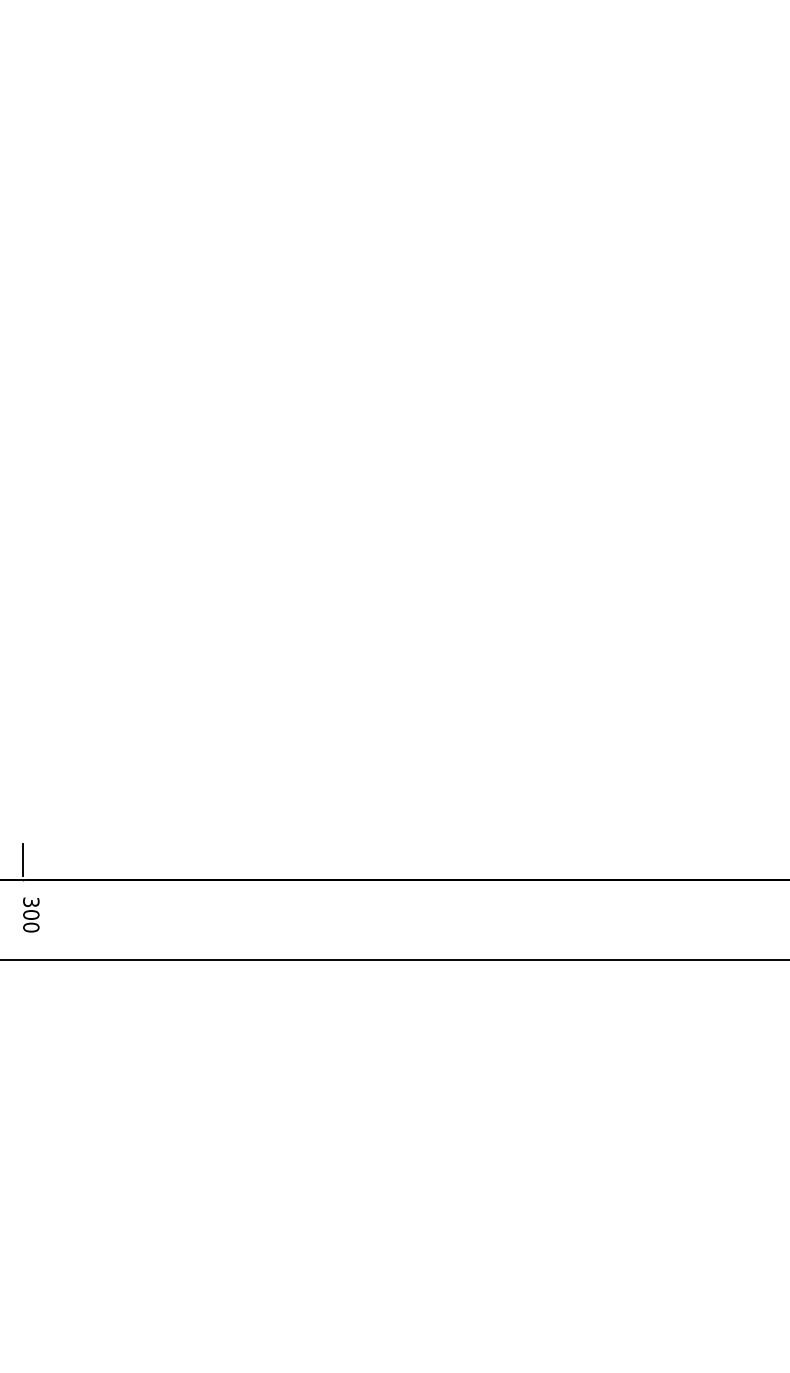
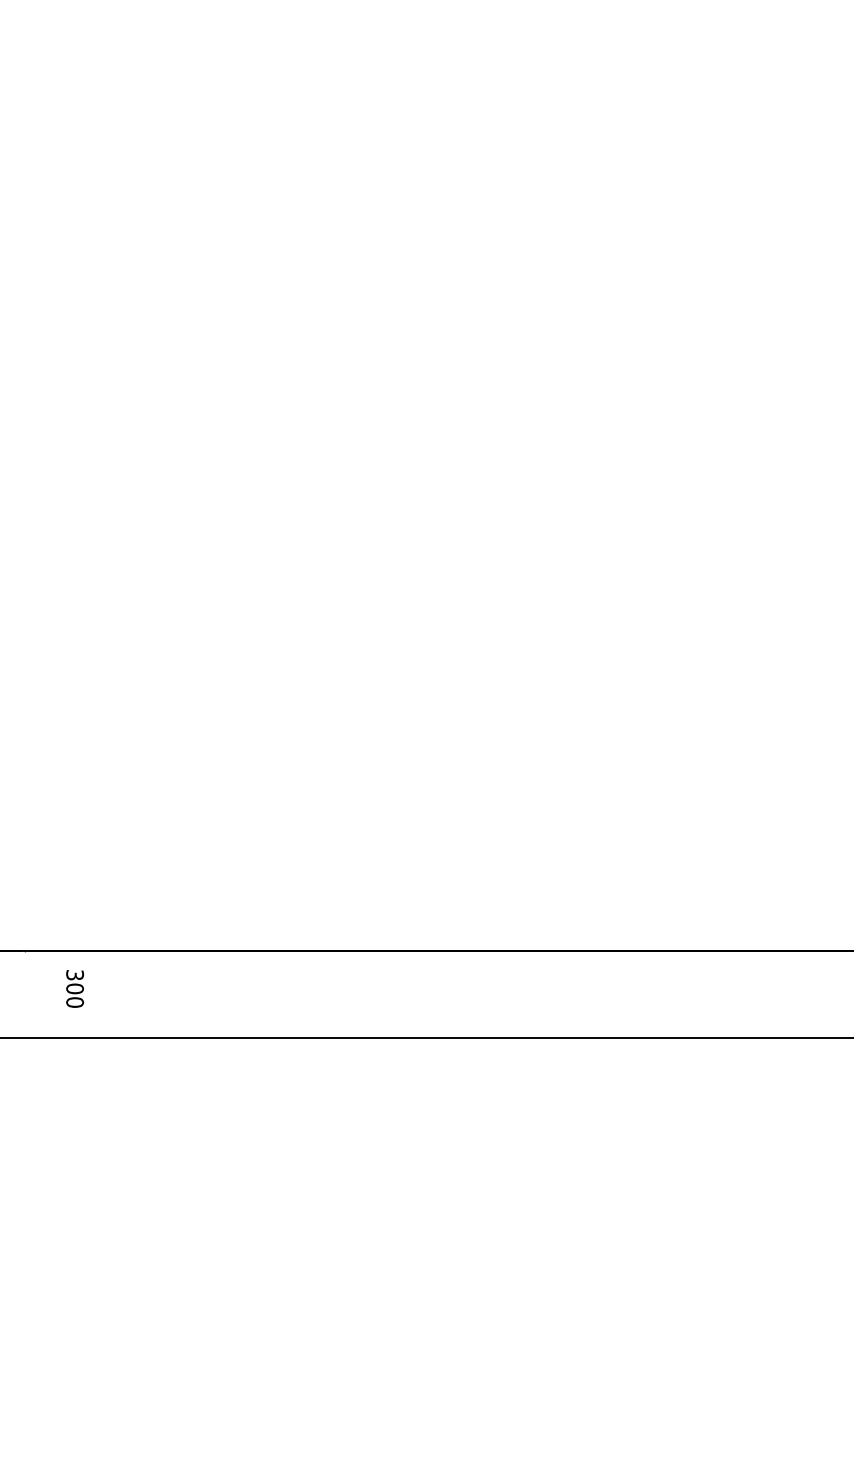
line: (23, 859) -> (25, 928), removed
text: (31, 914) -> (75, 988), moved

